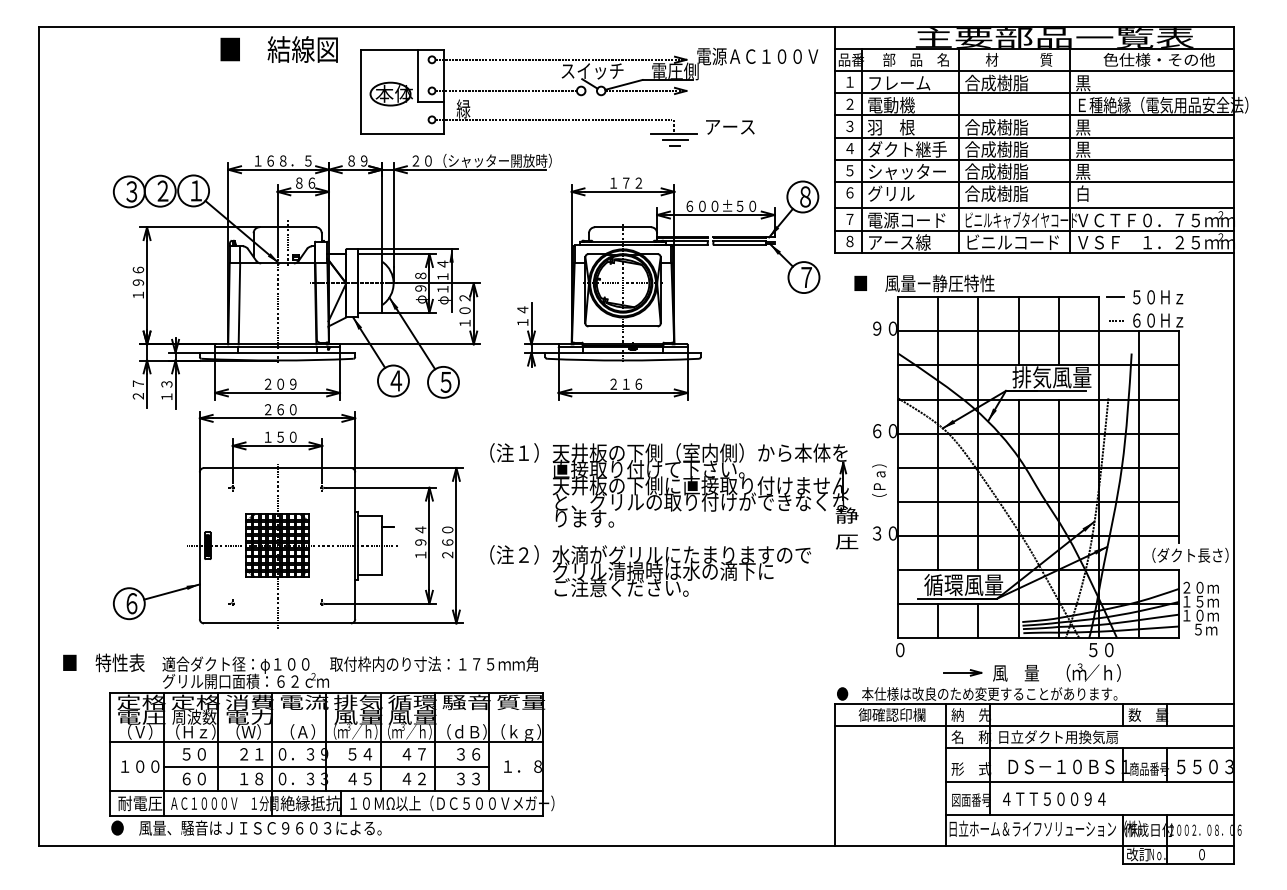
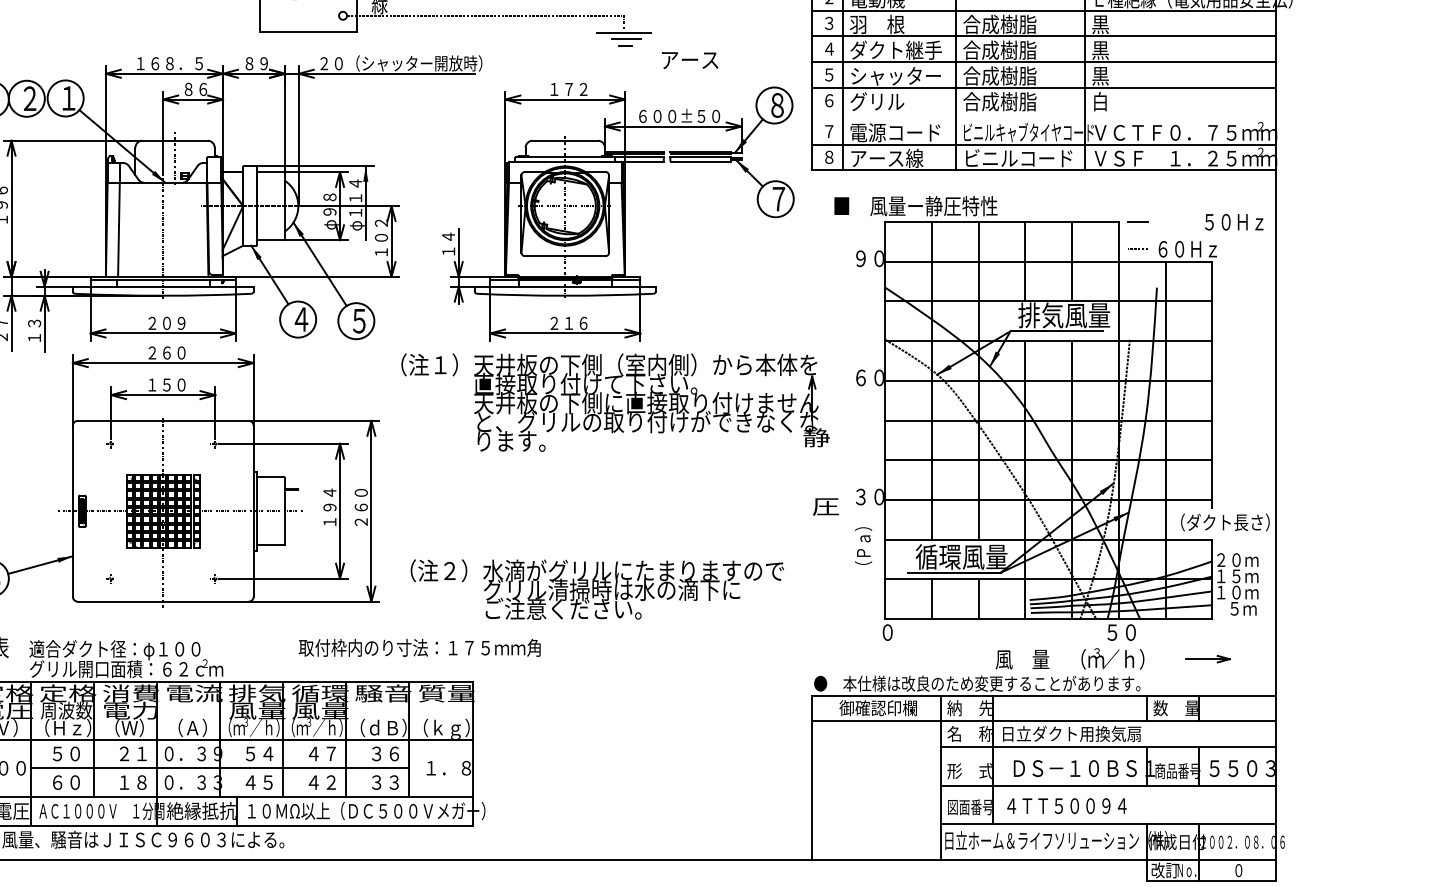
text: (730, 127) -> (690, 60), moved
line: (1034, 208) -> (1043, 118), removed
text: (1158, 297) -> (1234, 222), moved
text: (879, 480) -> (863, 545), moved
part: (674, 485) -> (615, 402), moved
text: (650, 571) -> (597, 590), moved
text: (433, 663) -> (419, 647), moved
part: (962, 672) -> (1207, 658), moved

